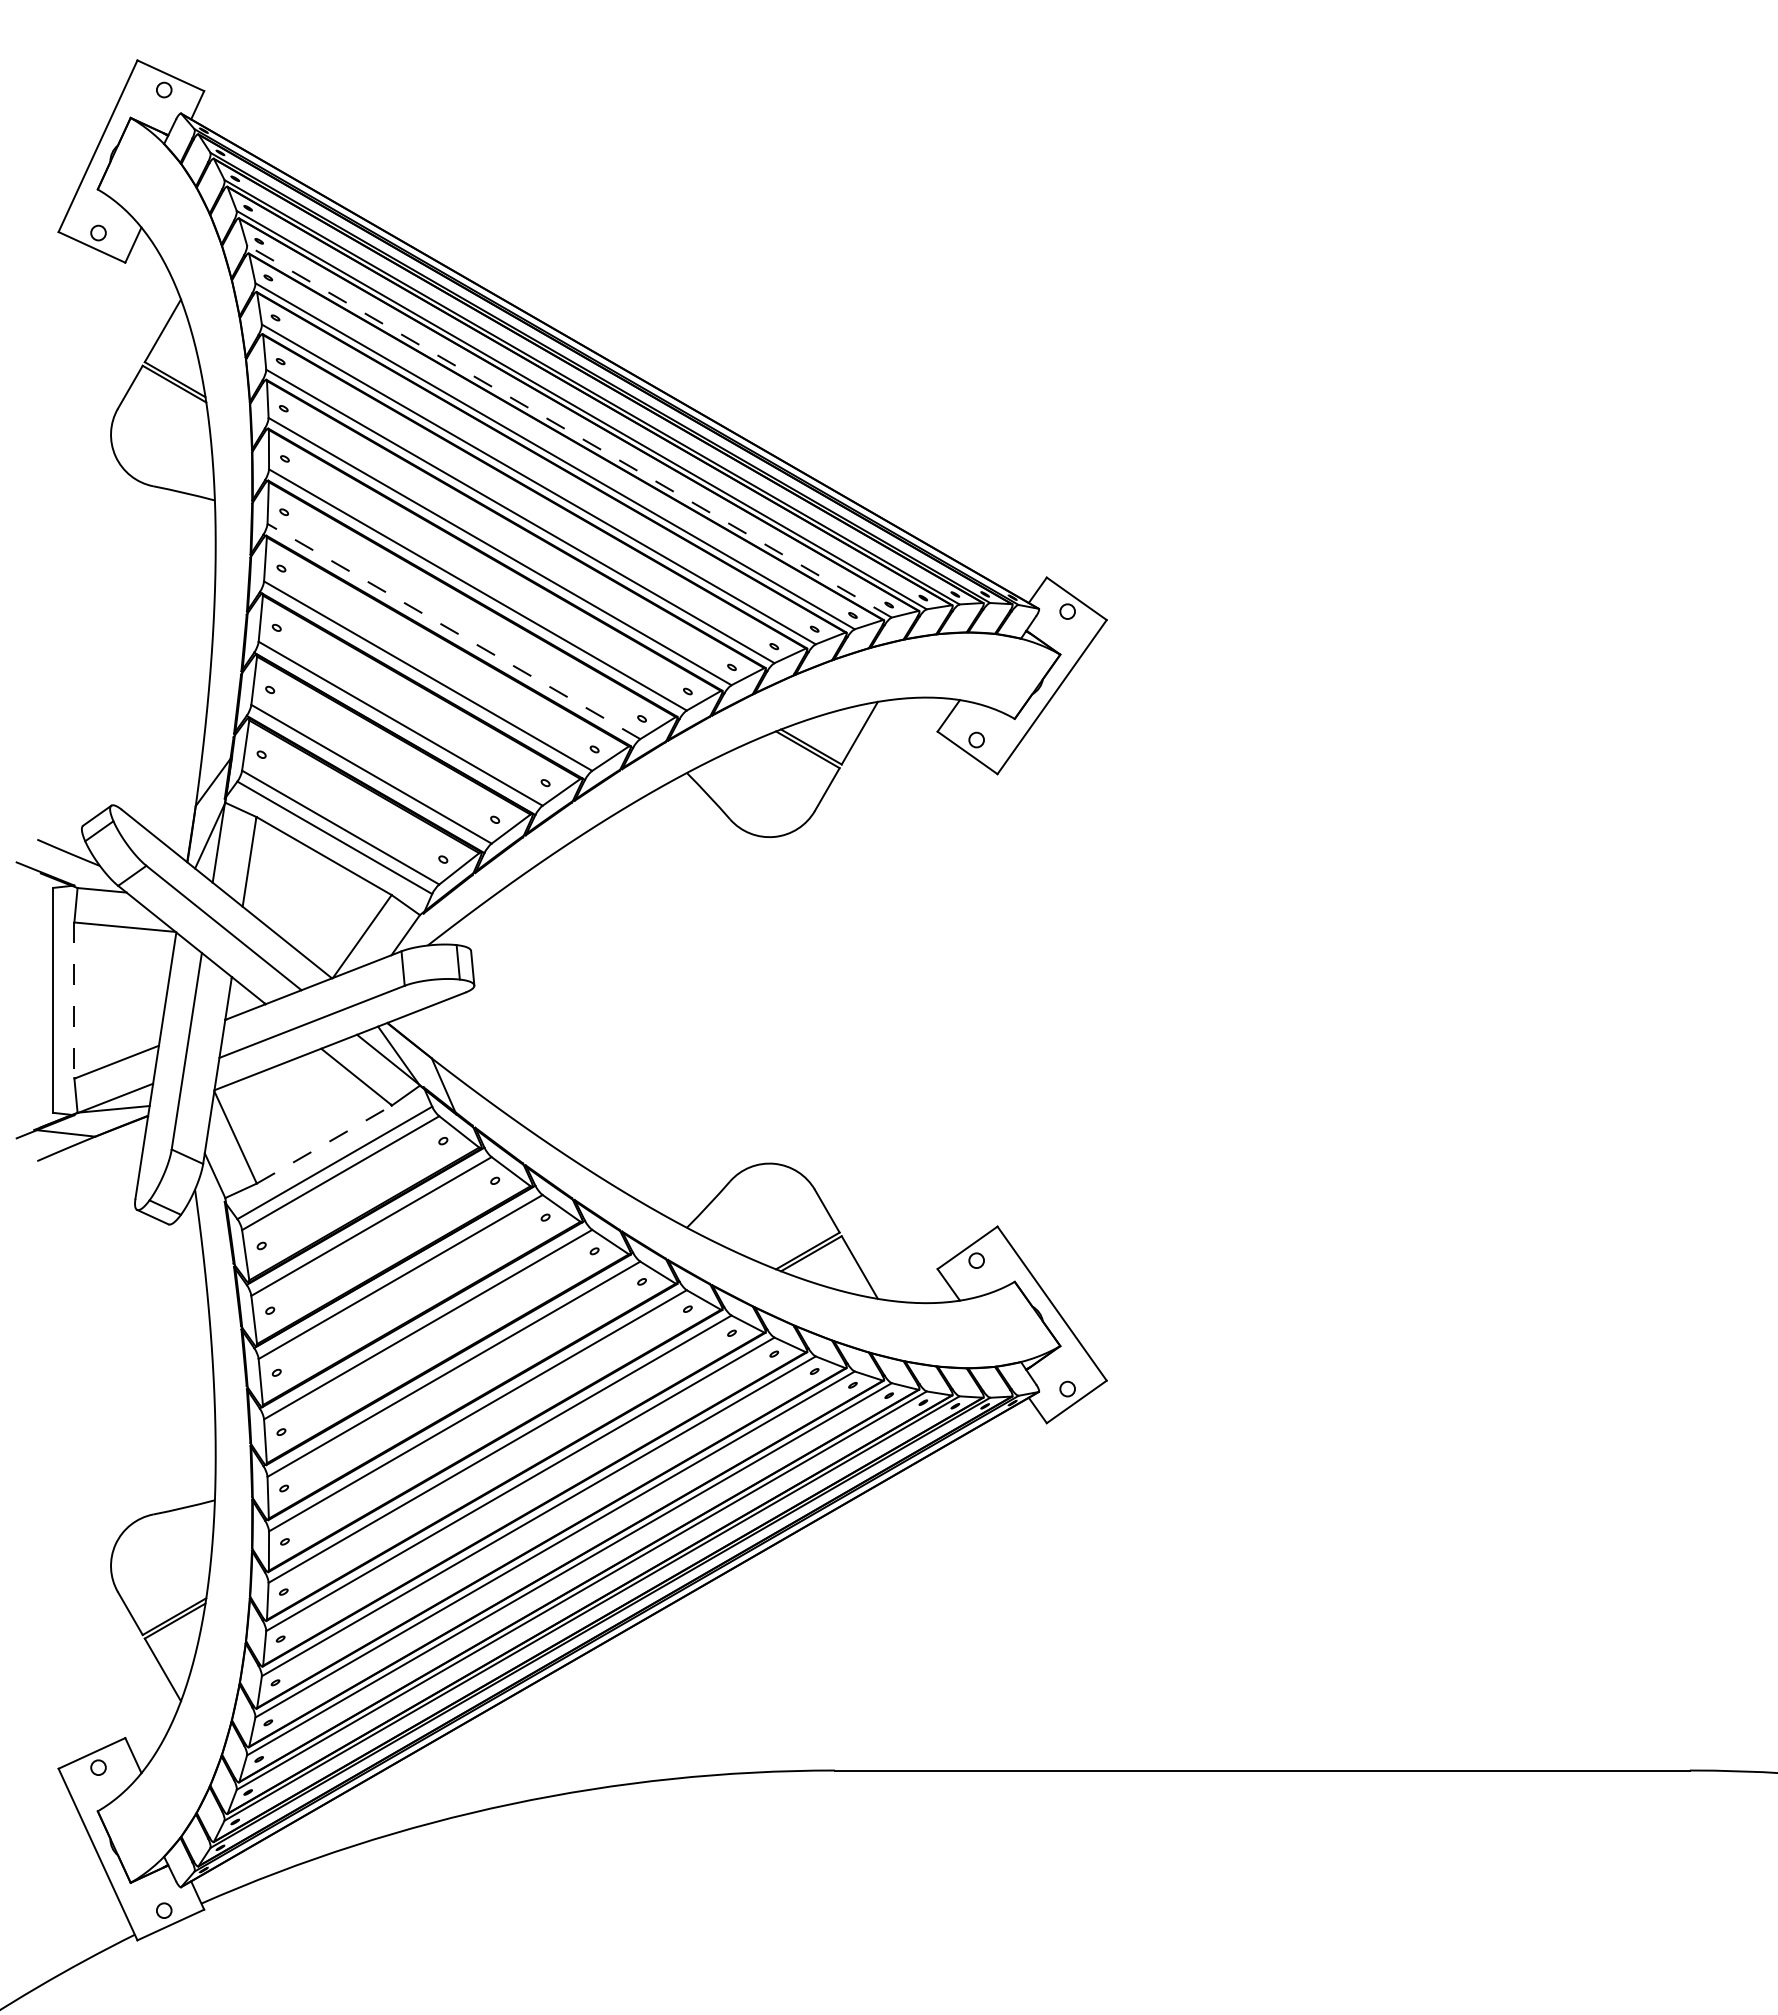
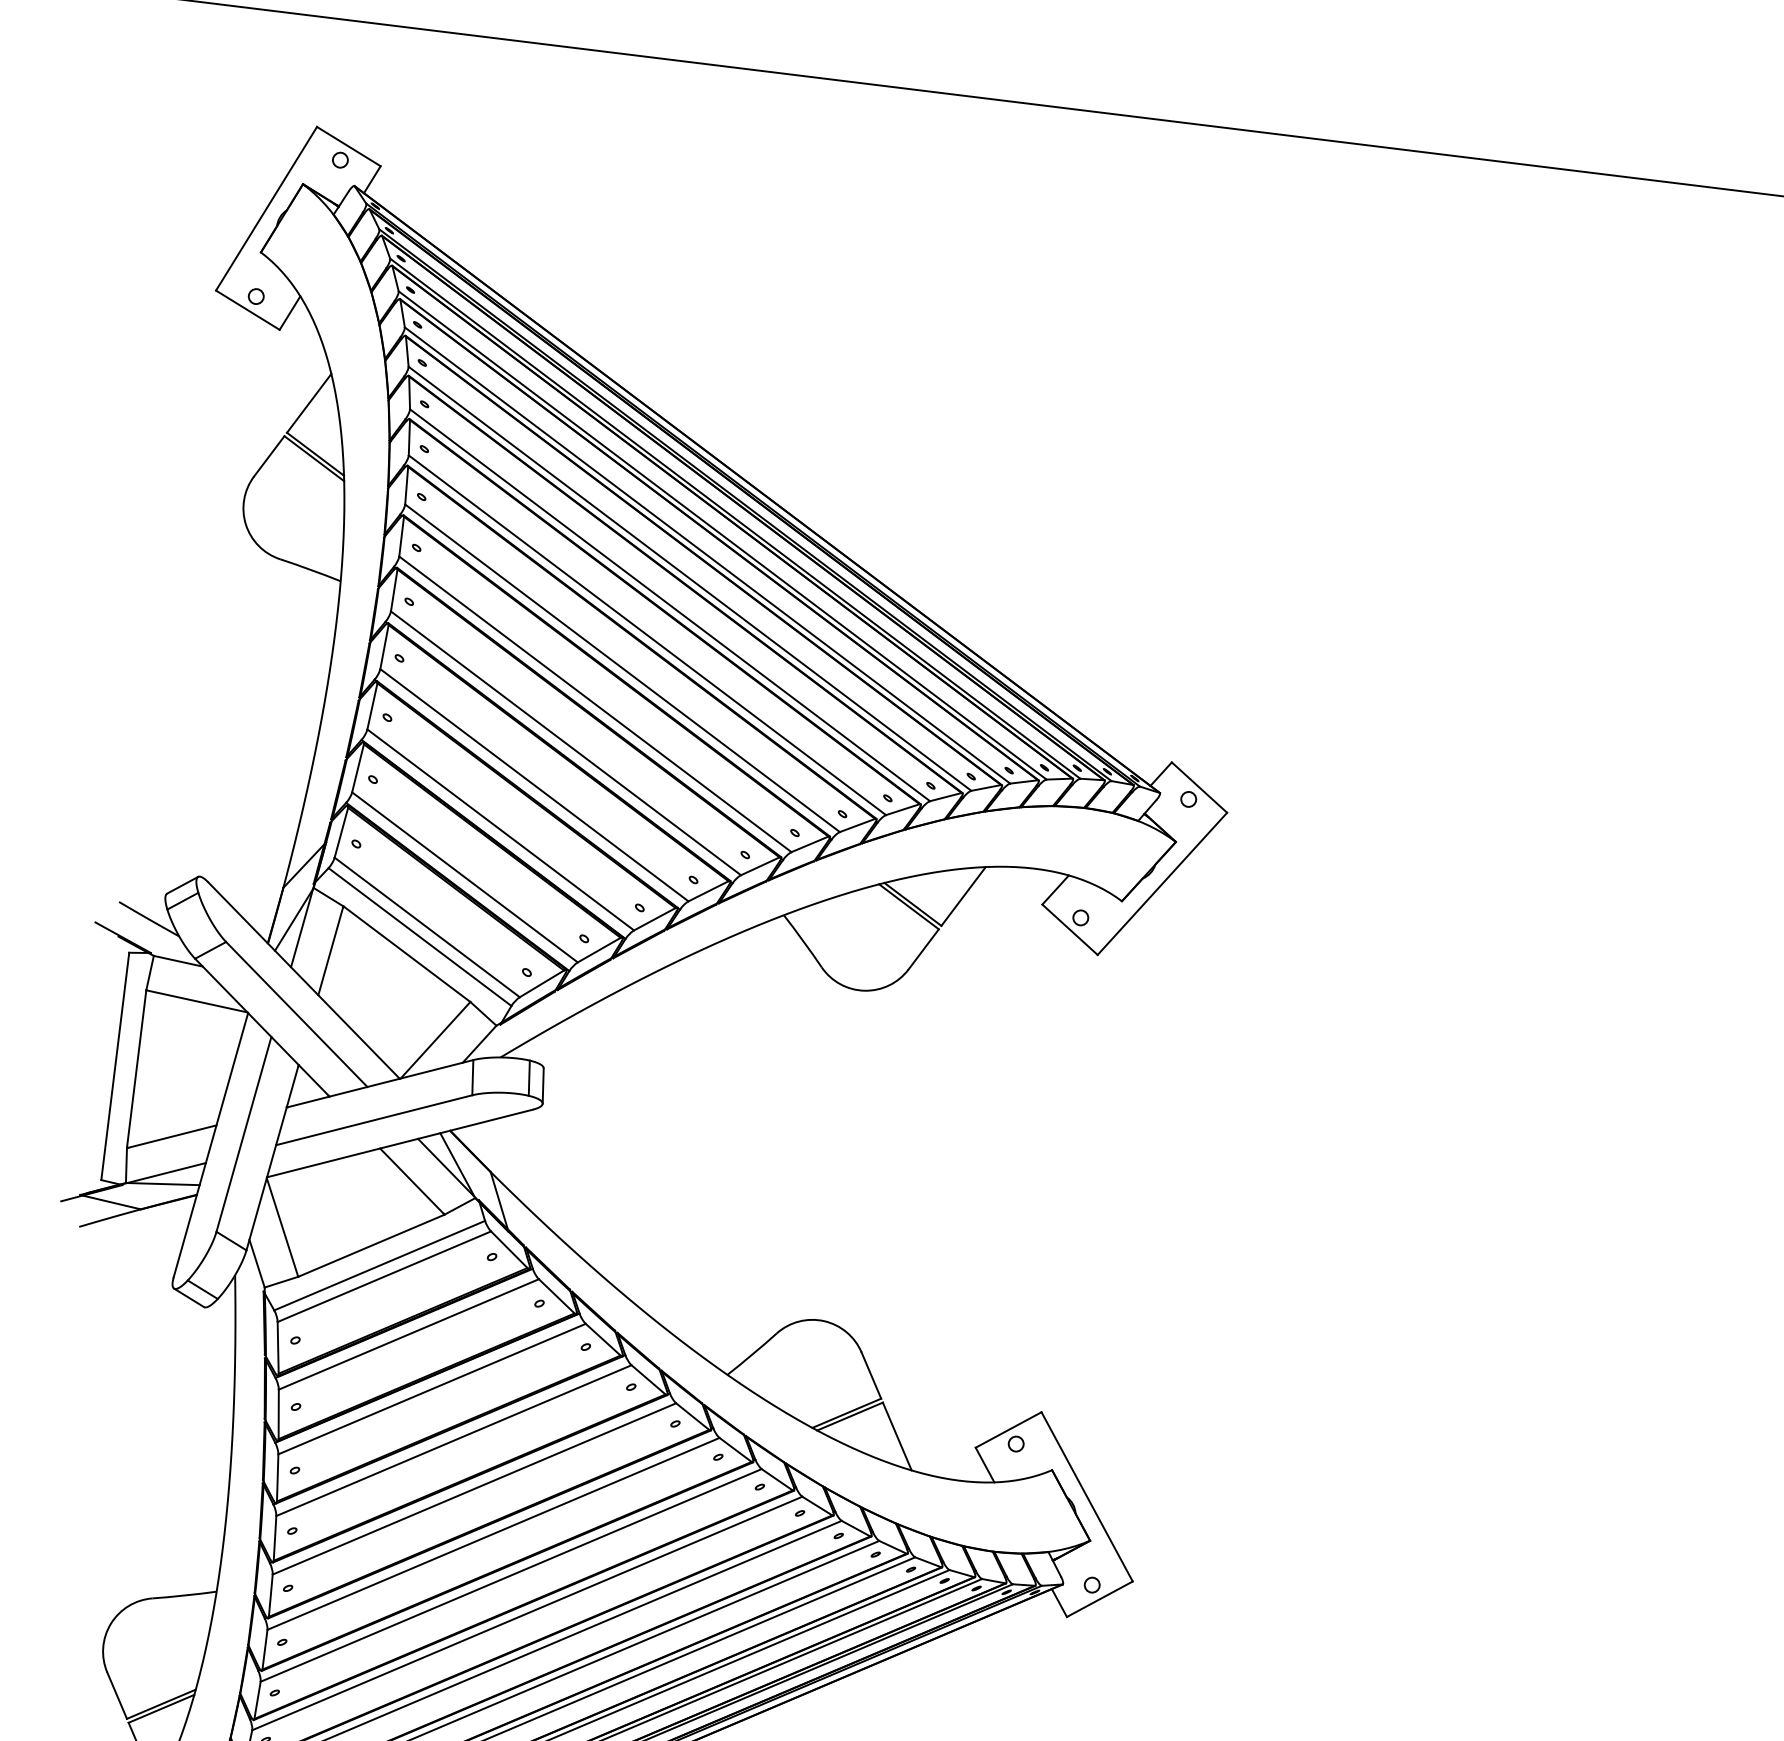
line: (569, 431) -> (707, 555), dashed -> solid
line: (453, 631) -> (565, 743), dashed -> solid
line: (74, 1000) -> (136, 1069), dashed -> solid
line: (324, 1144) -> (371, 1245), dashed -> solid

